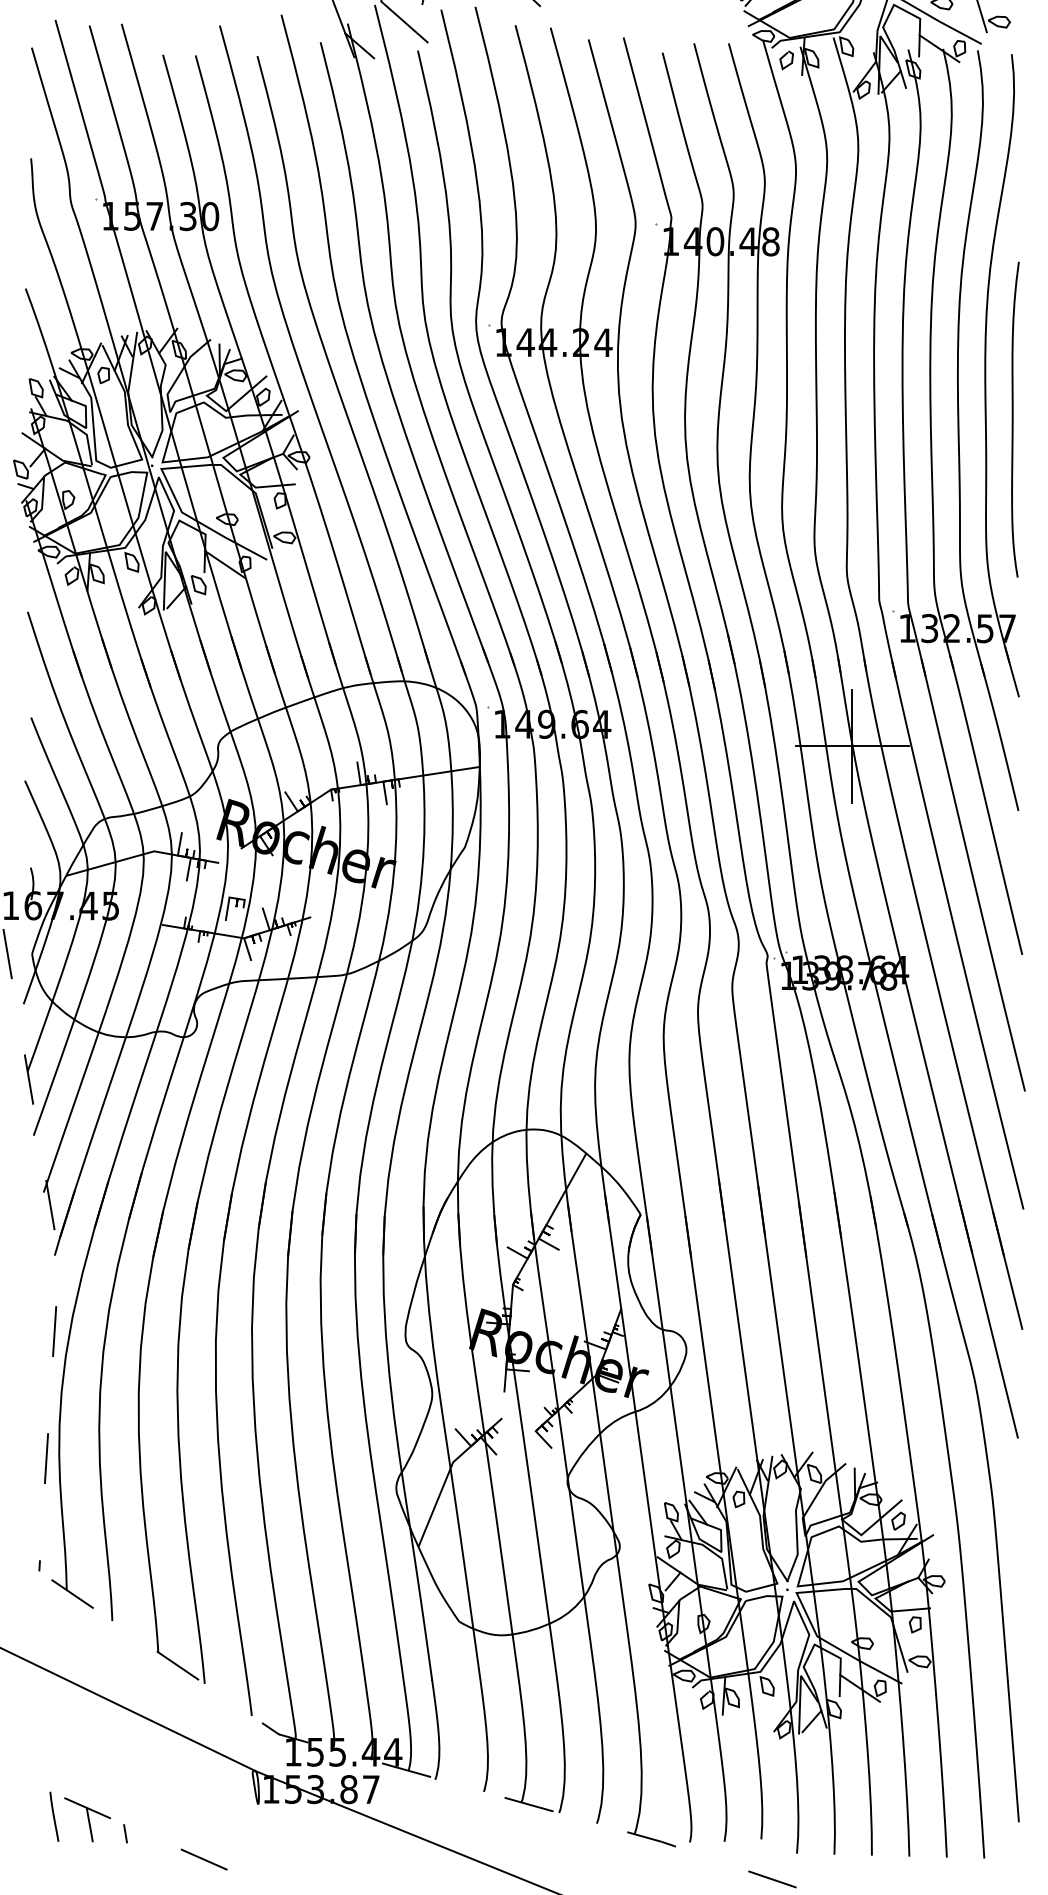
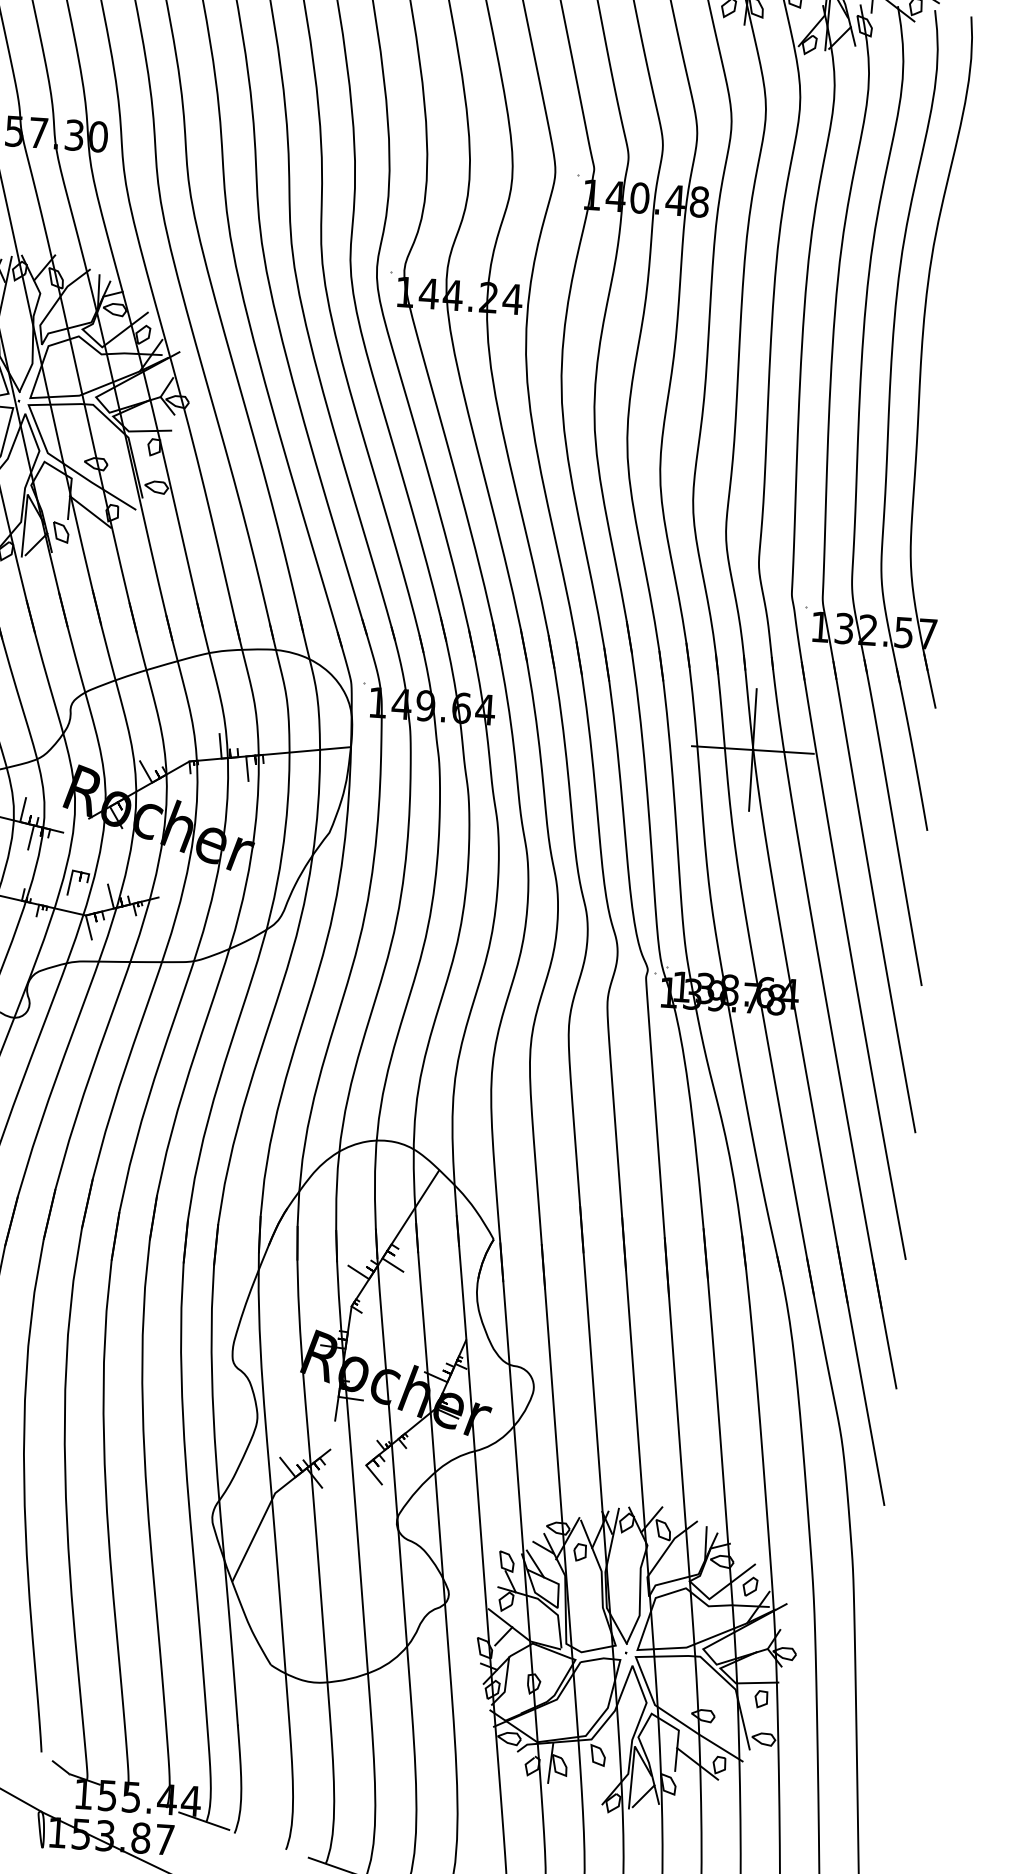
curve: (1013, 419) -> (948, 409), removed

